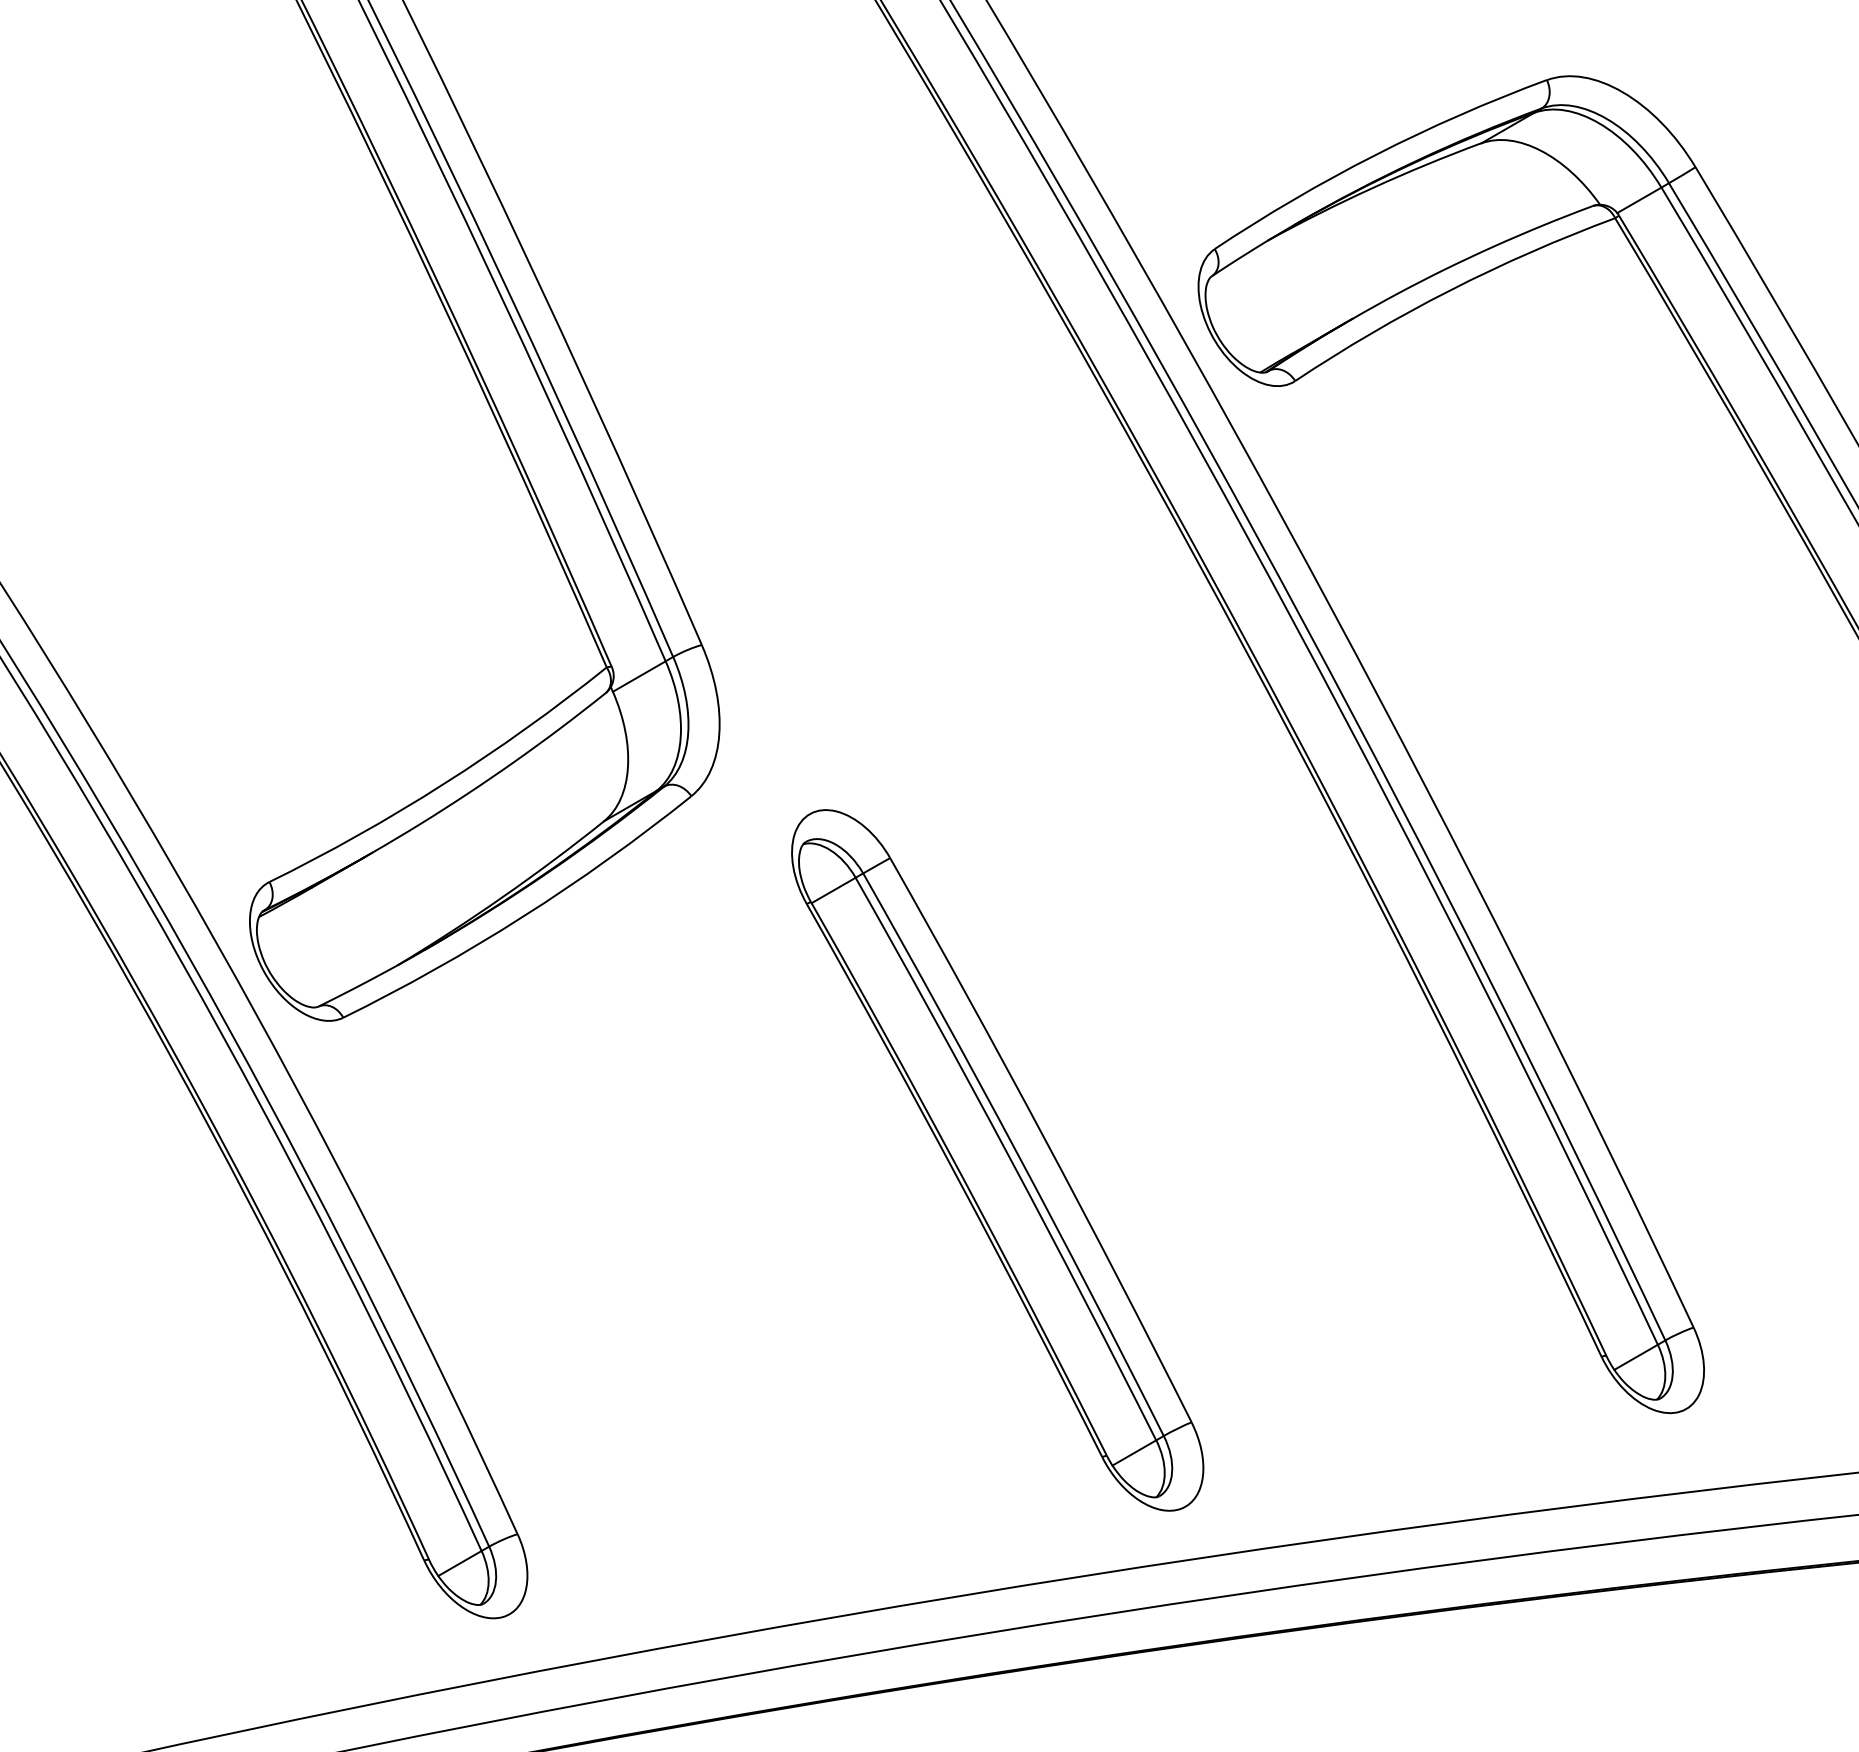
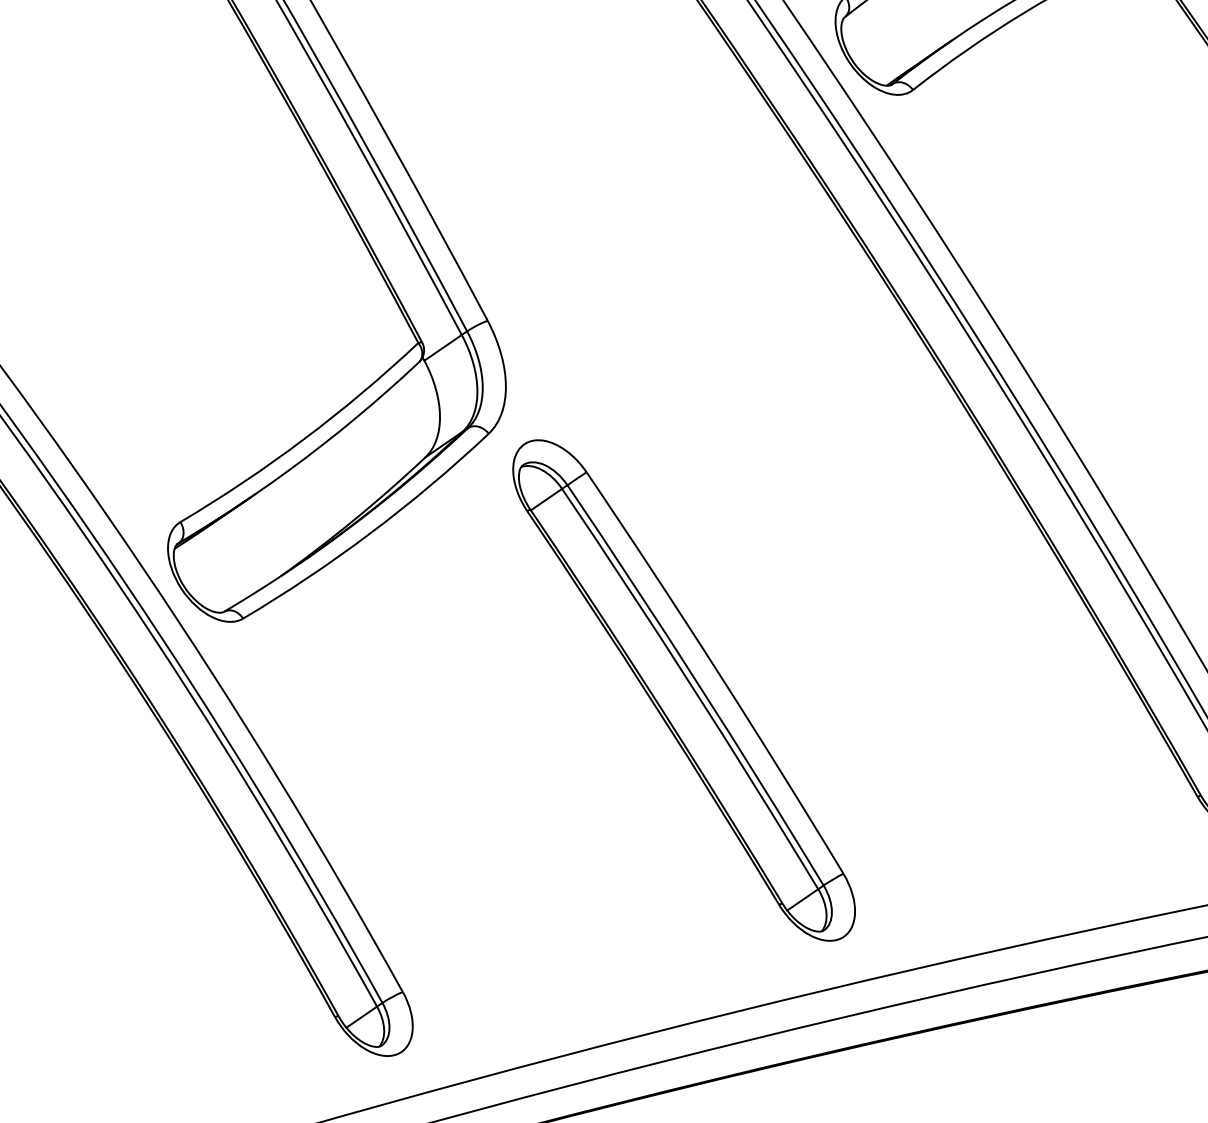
part: (997, 1160) -> (683, 690), moved

